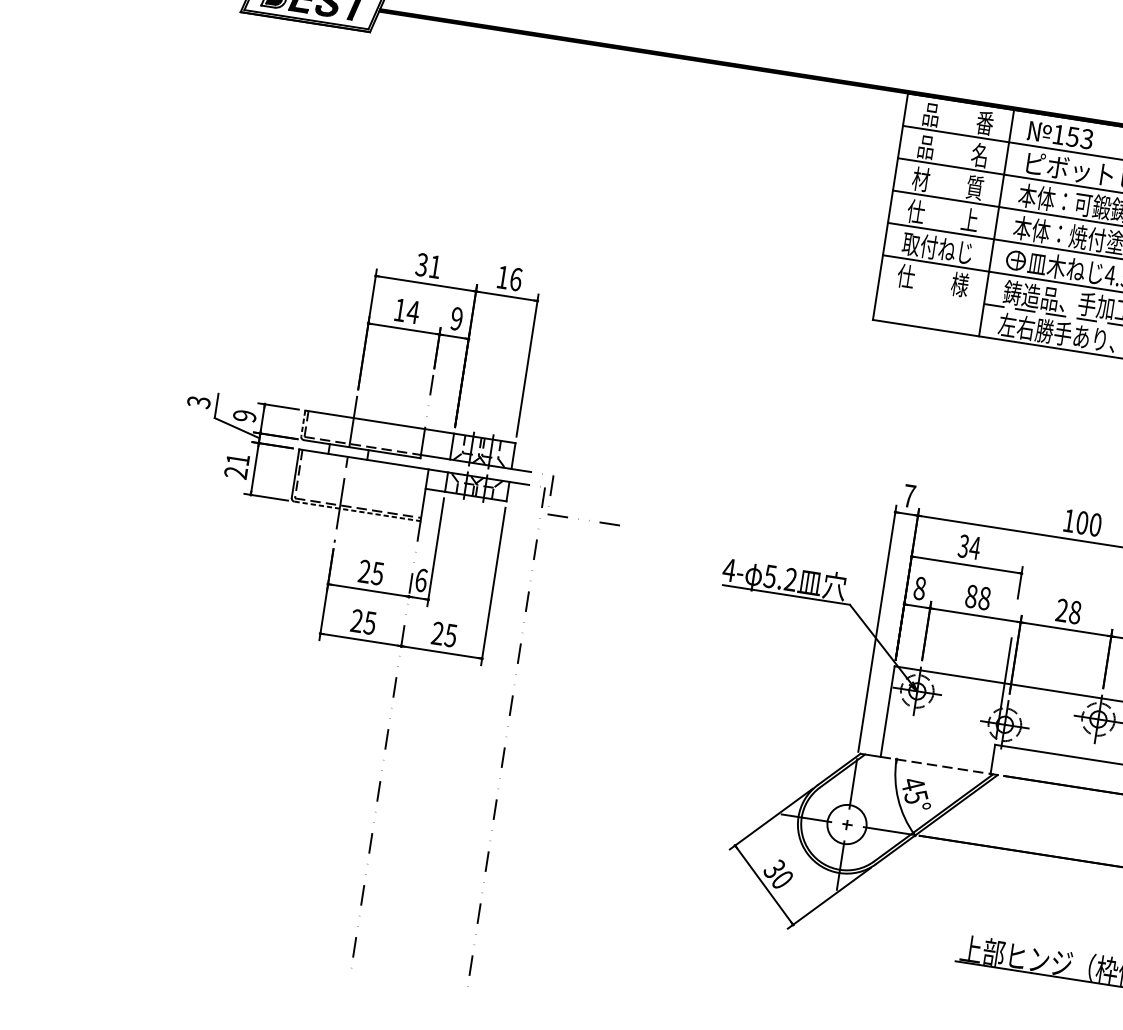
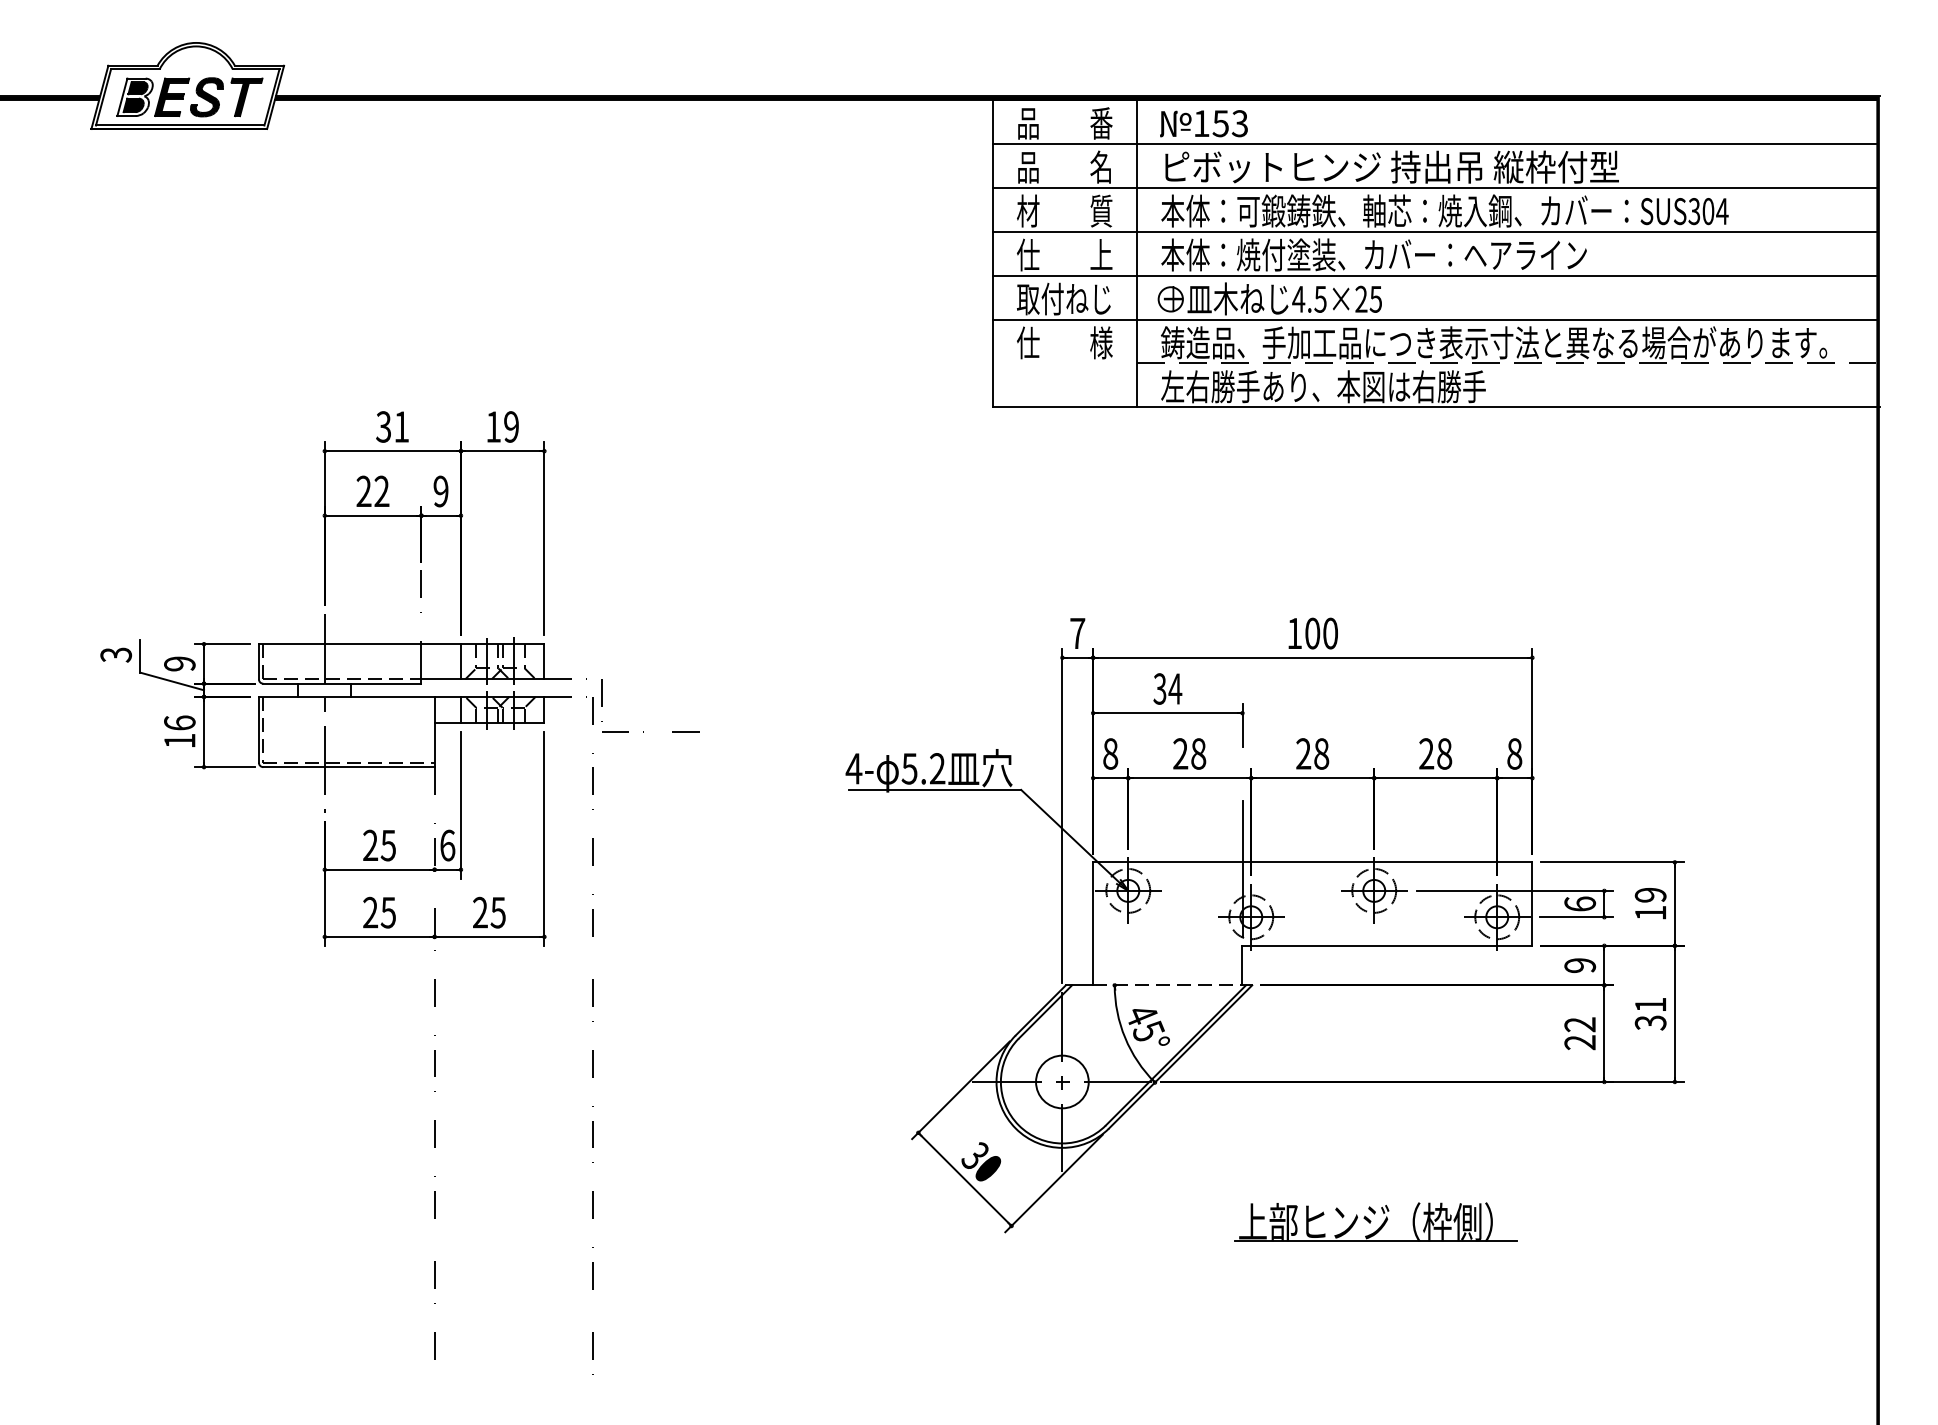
text: (516, 279) -> (511, 426), 16 -> 19
text: (406, 310) -> (372, 490), 14 -> 22
line: (303, 423) -> (258, 661), dashed -> solid
text: (236, 465) -> (179, 731), 21 -> 16
line: (357, 511) -> (348, 767), dashed -> solid
text: (971, 596) -> (1180, 753), 88 -> 28

